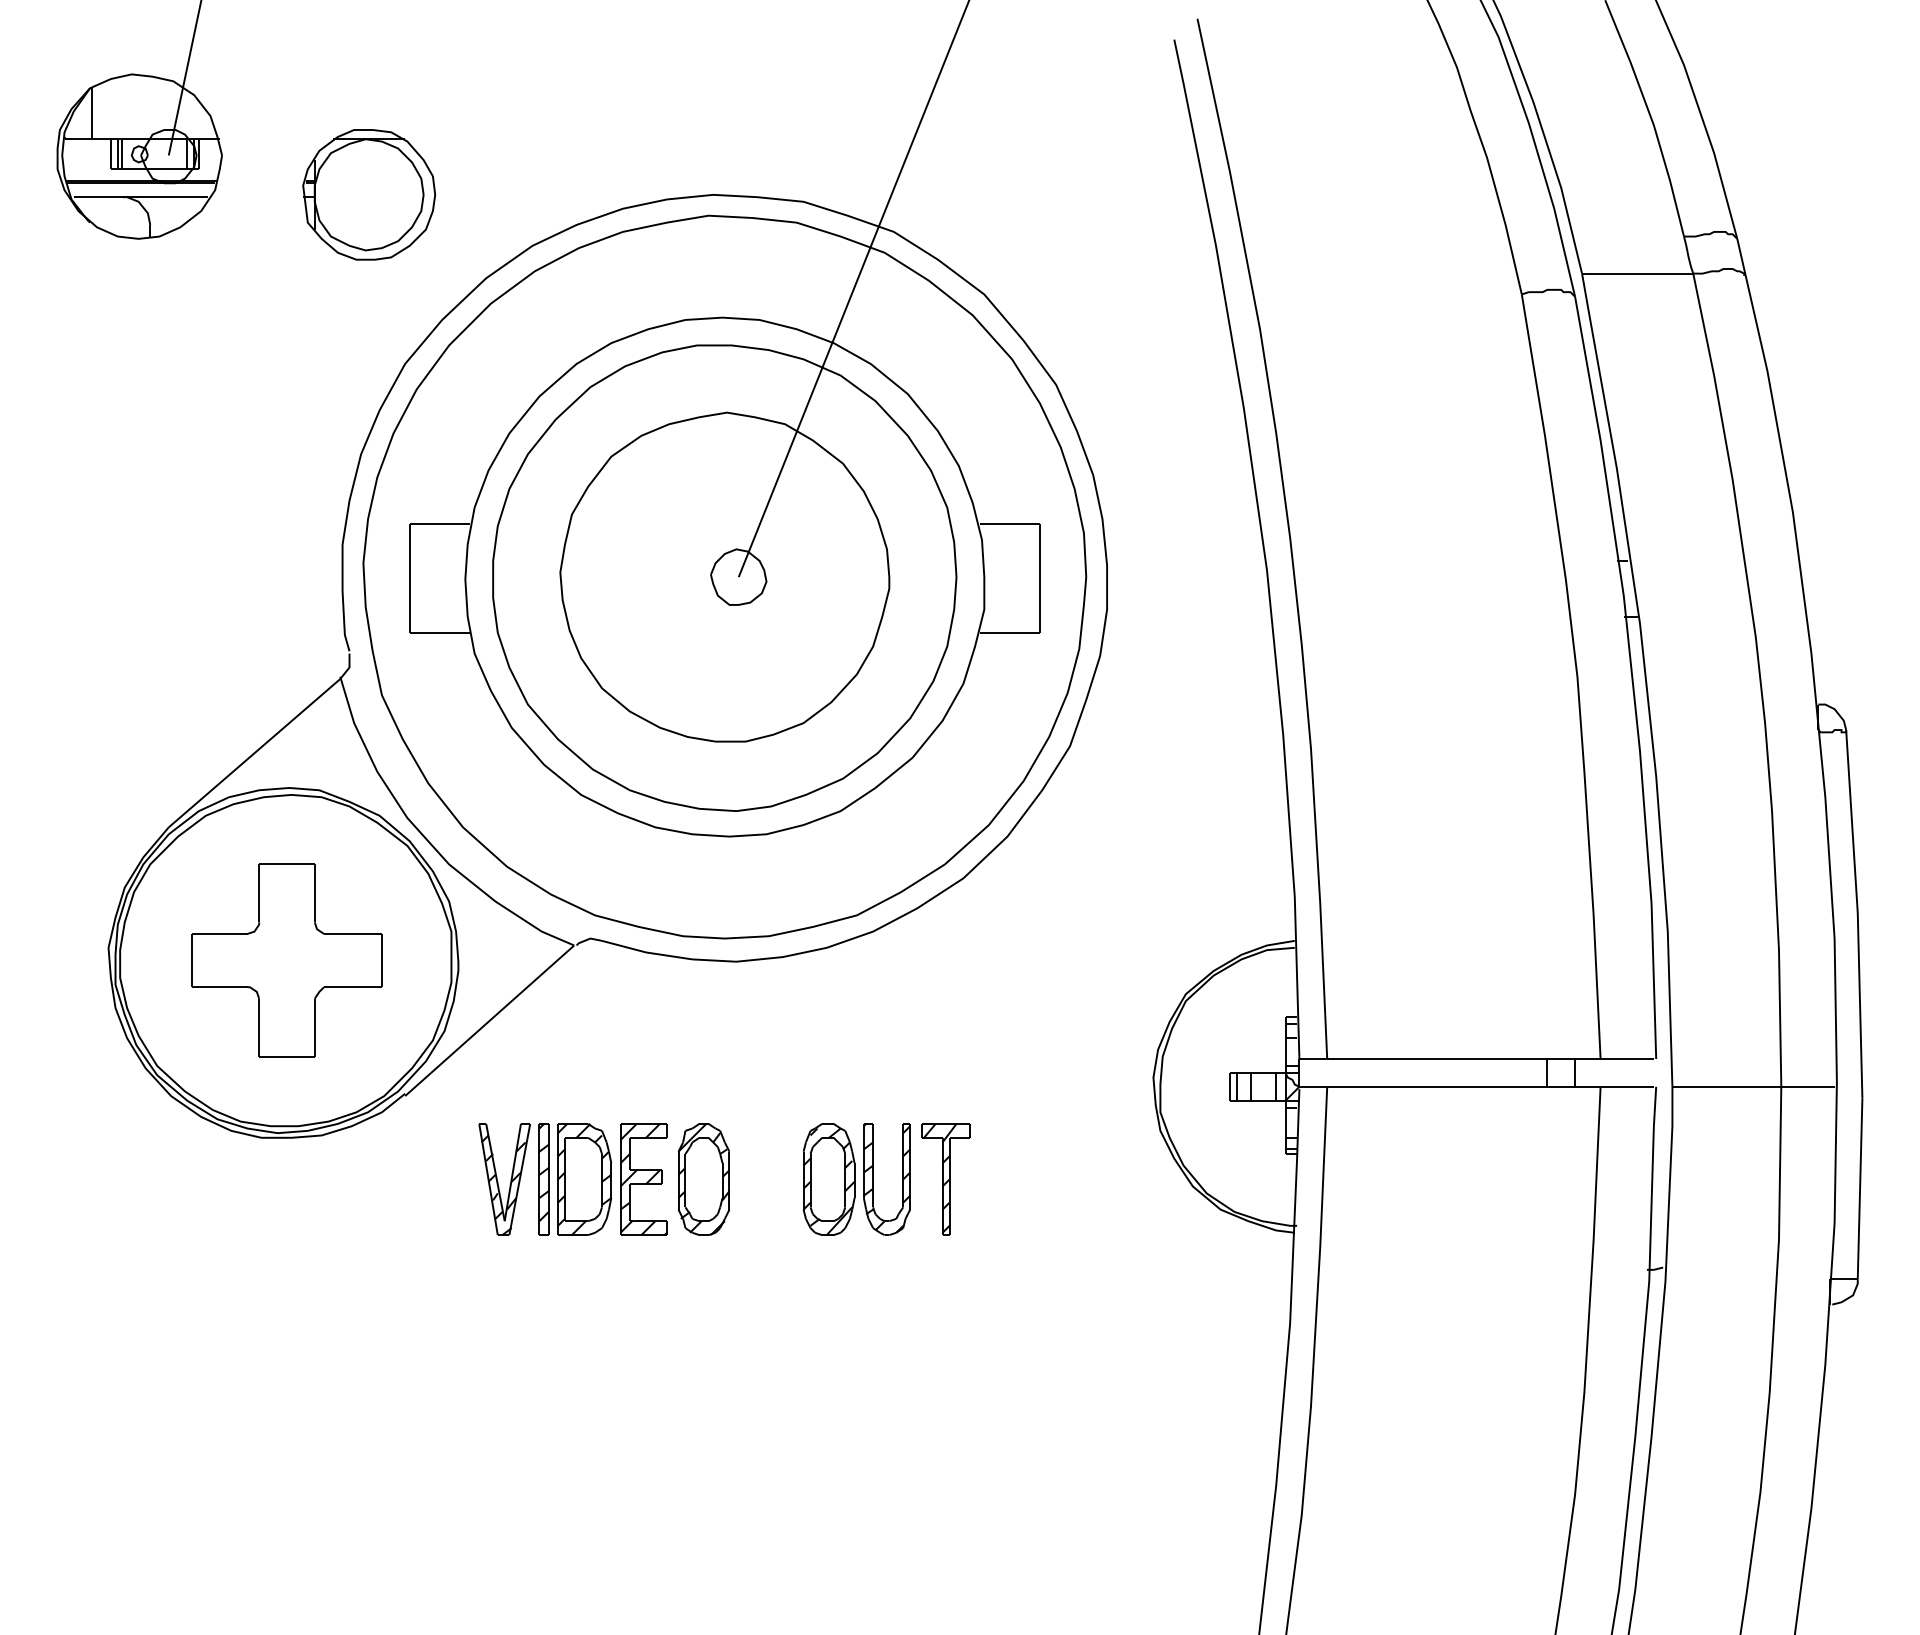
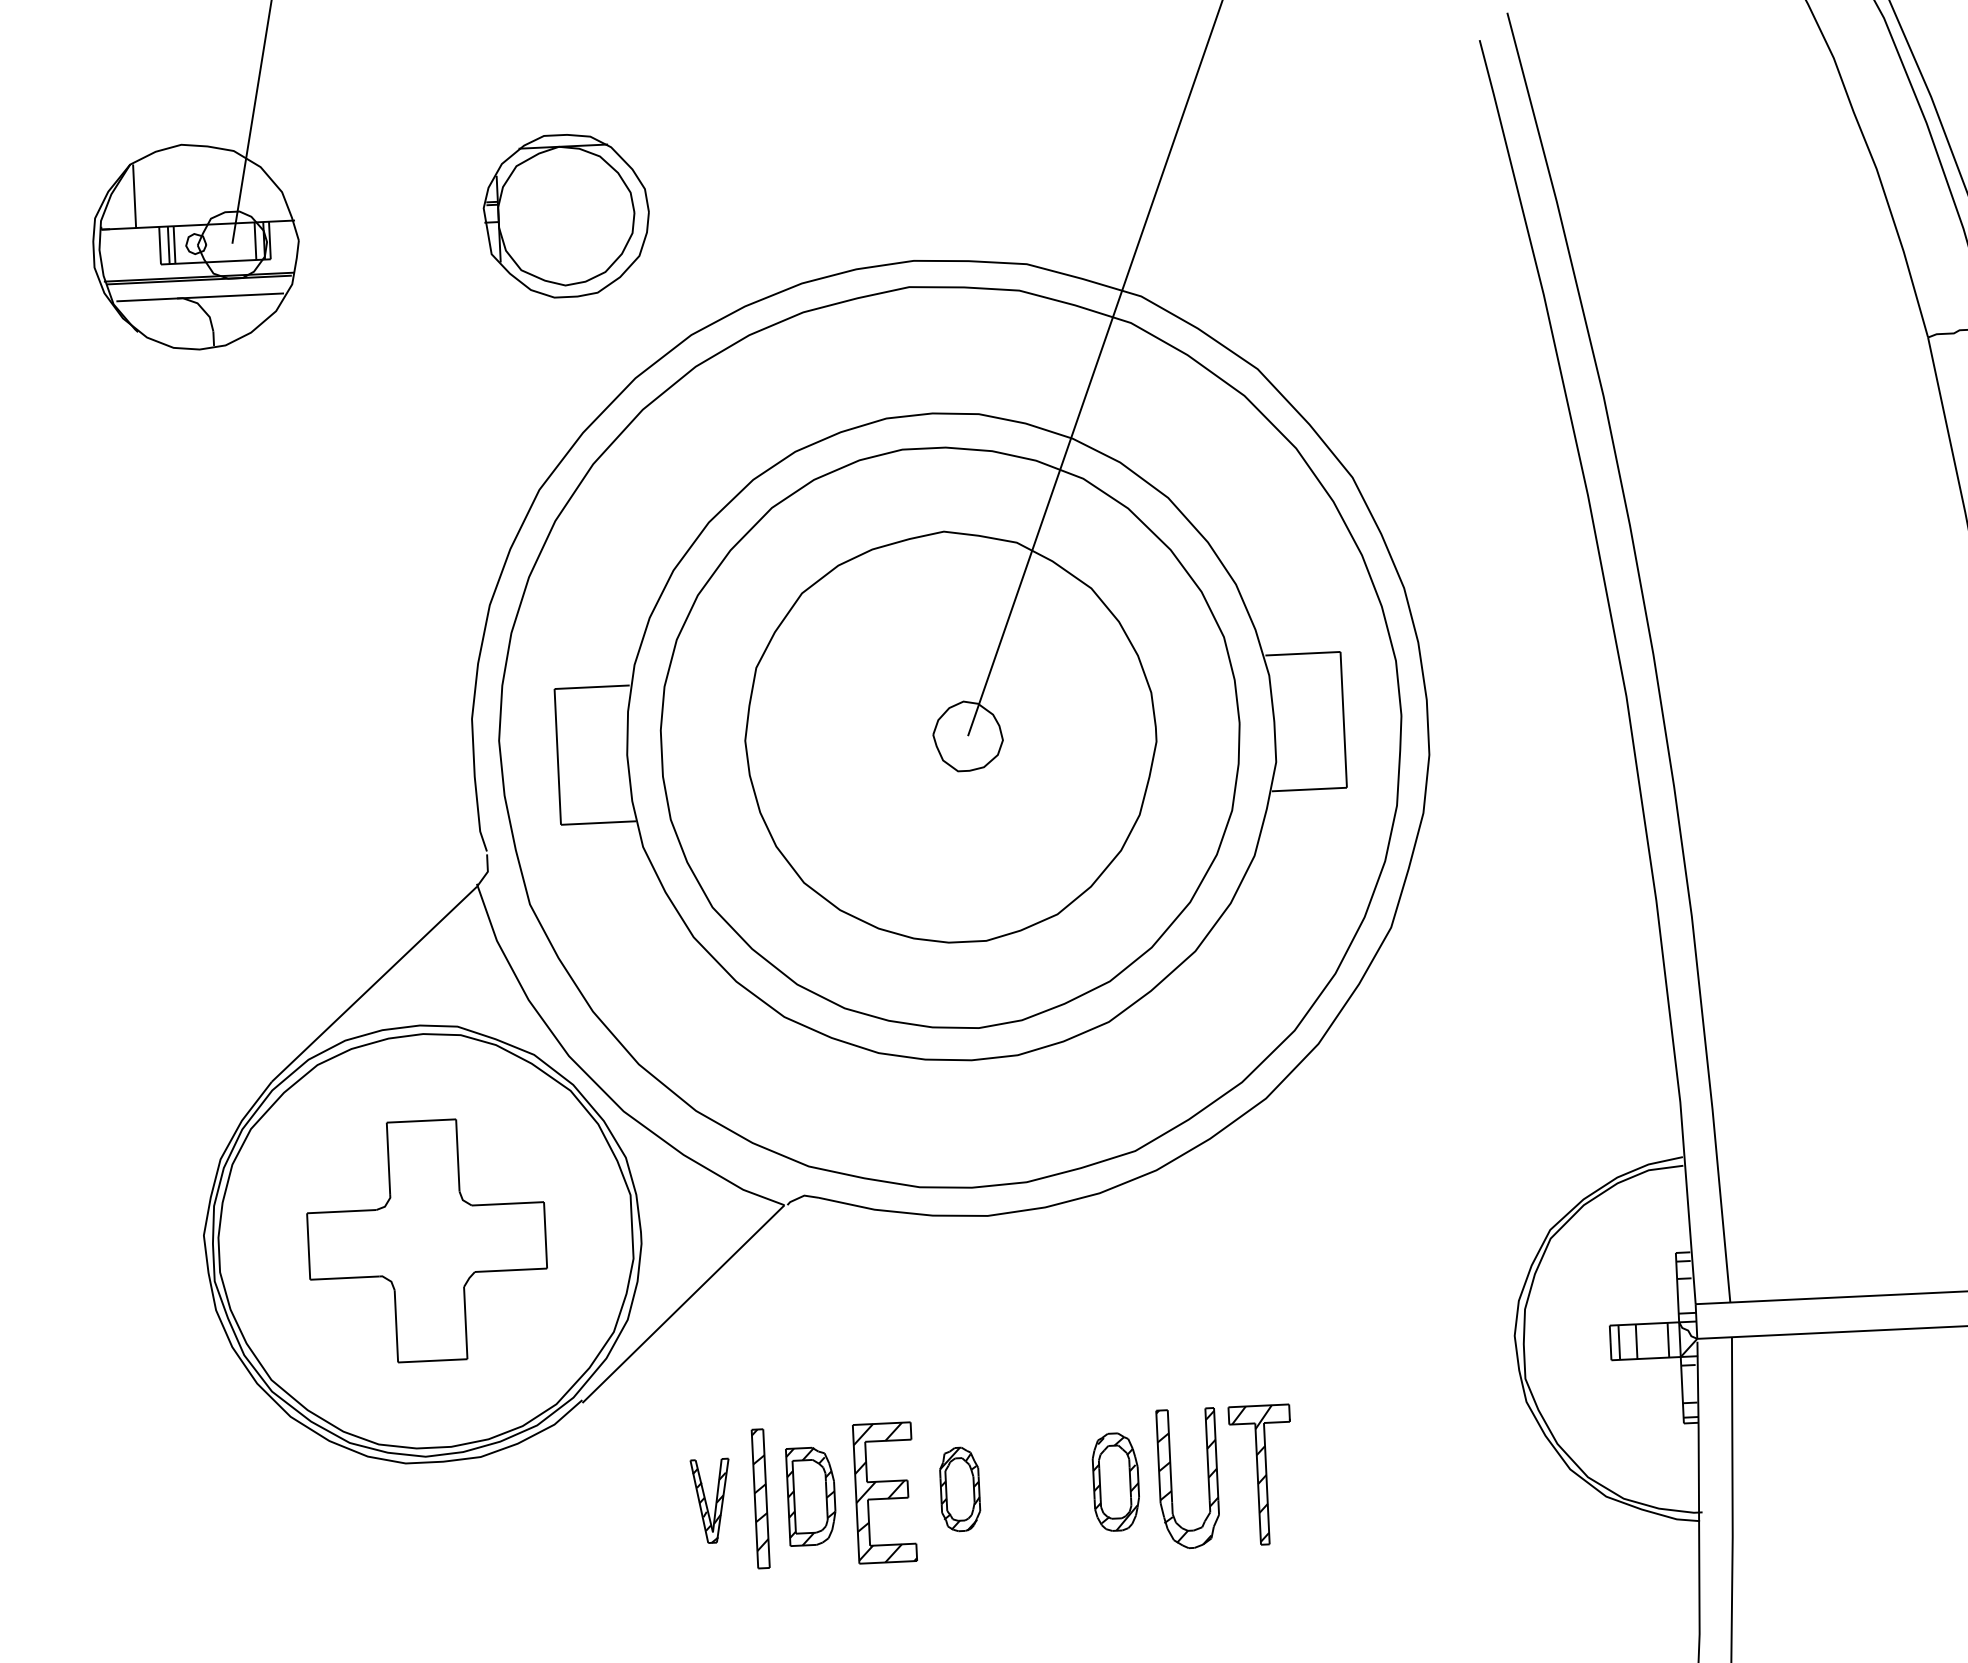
part: (368, 194) -> (565, 215), moved
part: (504, 1179) -> (711, 1501), size x0.6
part: (584, 1179) -> (811, 1496), size x0.7
part: (703, 1179) -> (959, 1489), size x0.6
part: (828, 1179) -> (1115, 1482), size x0.7

